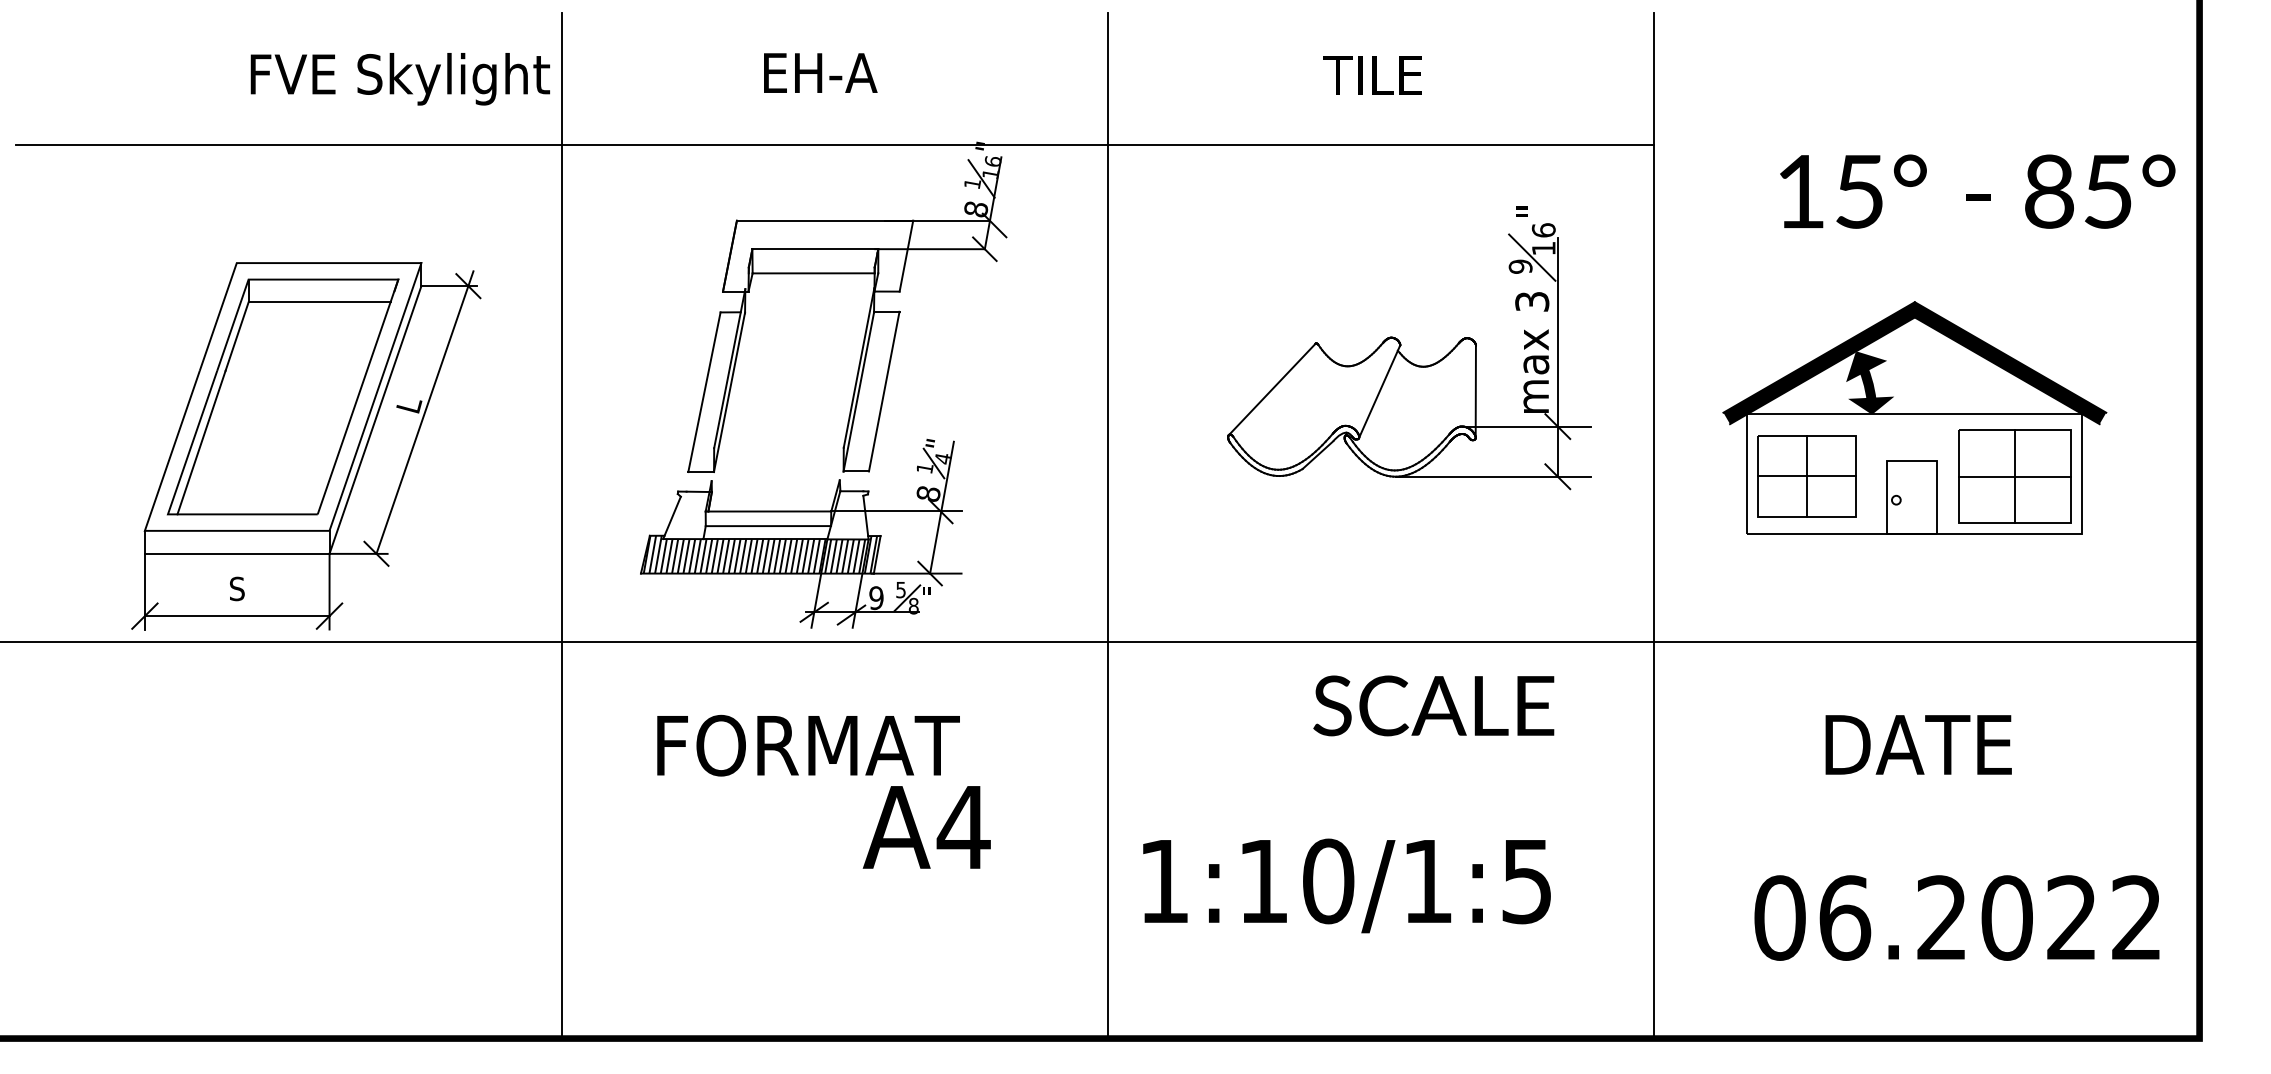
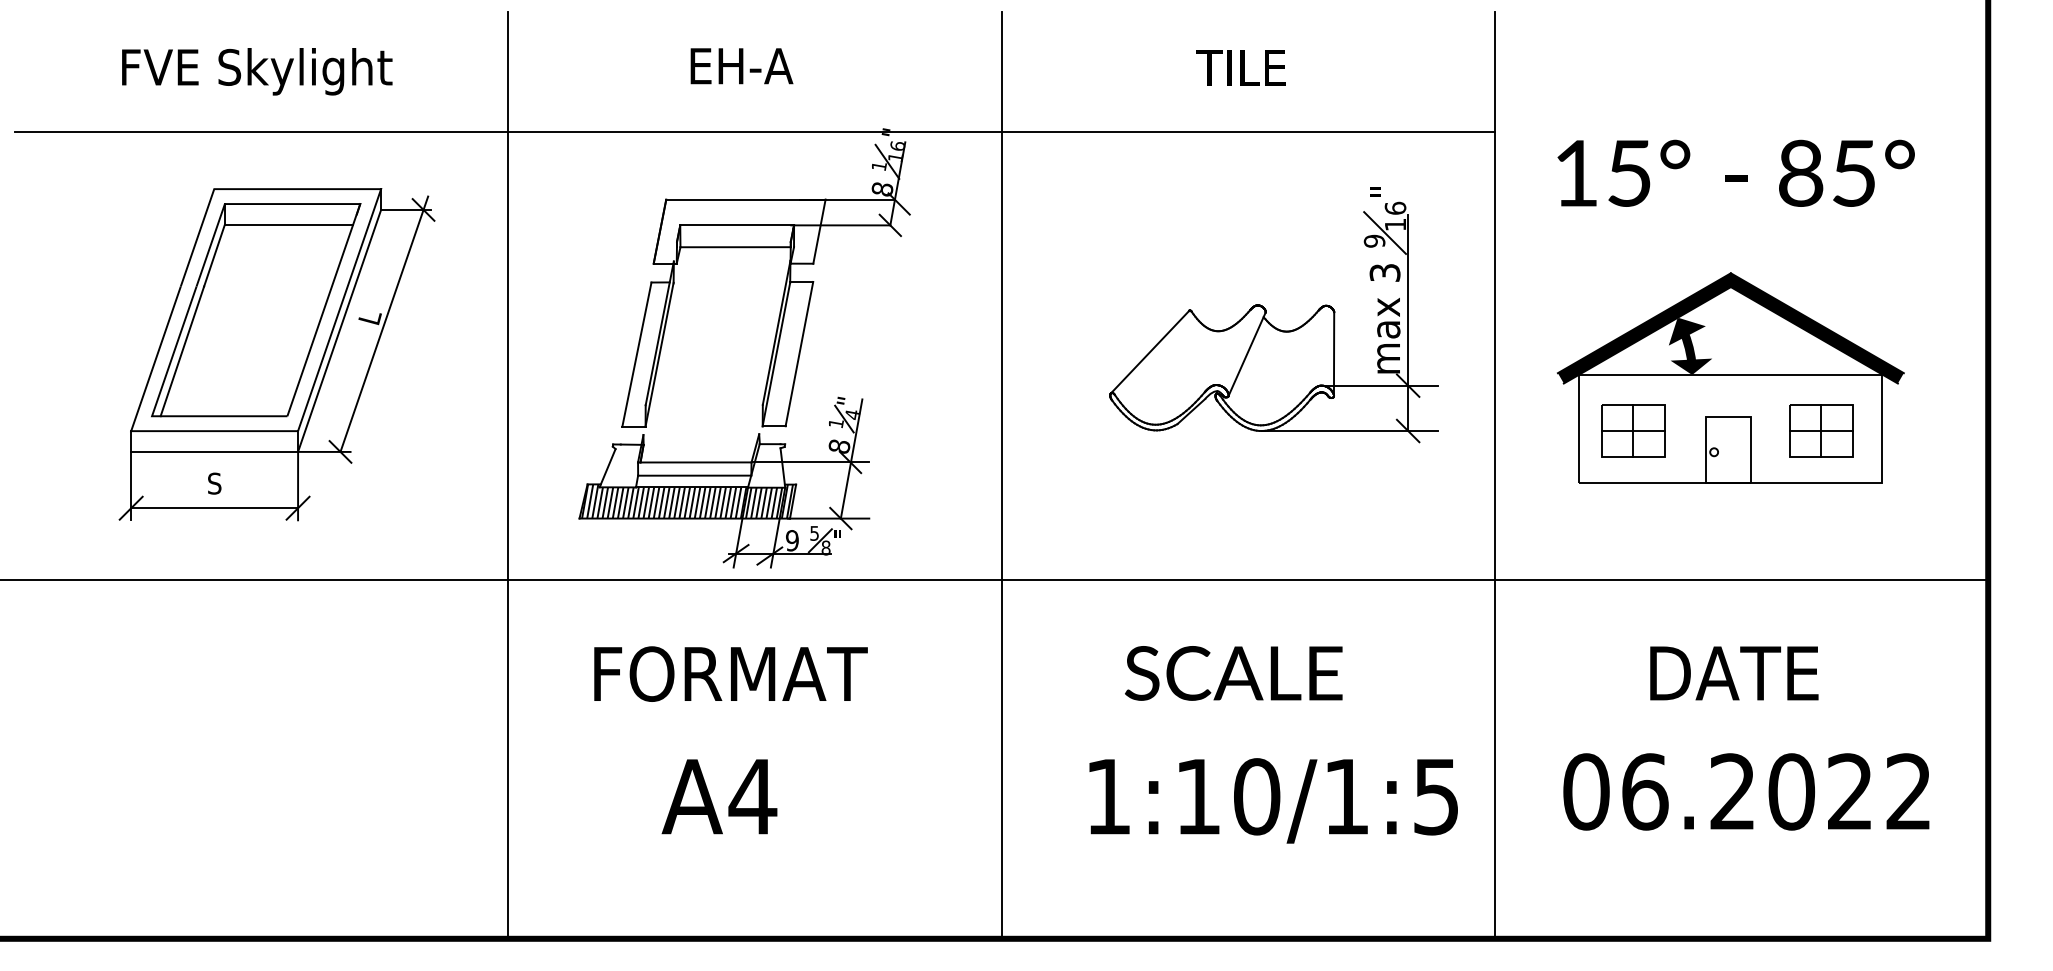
text: (399, 79) -> (256, 72), moved
text: (1977, 191) -> (1735, 173), moved
part: (306, 446) -> (277, 354), moved
part: (1806, 475) -> (1632, 429), size x0.71
part: (2014, 475) -> (1820, 429), size x0.62
text: (1433, 705) -> (1233, 673), moved
text: (926, 827) -> (719, 796), moved
text: (1346, 885) -> (1273, 800), moved
text: (1956, 917) -> (1745, 791), moved

